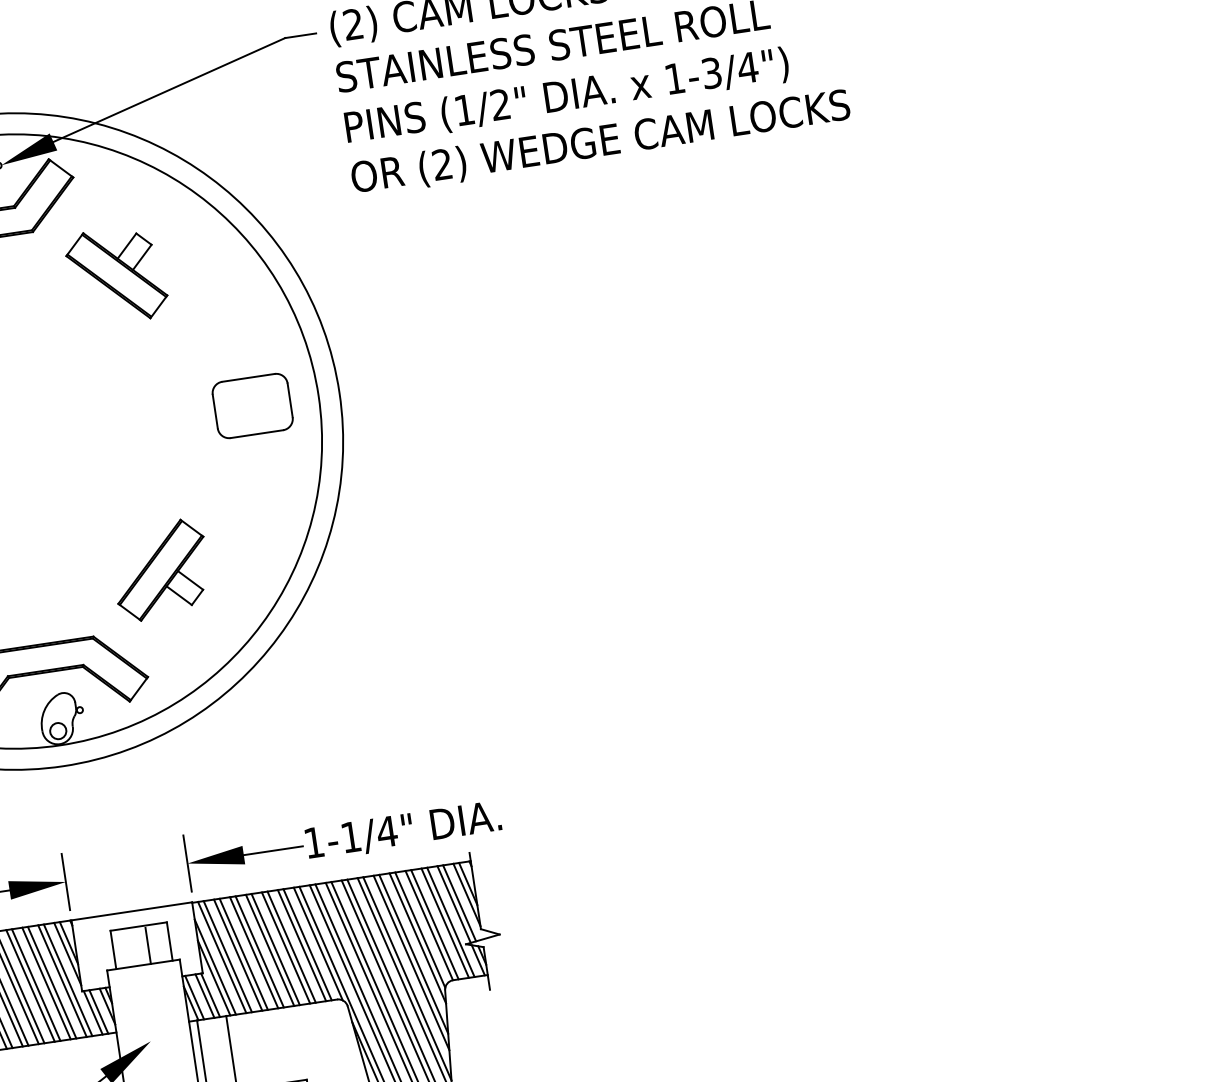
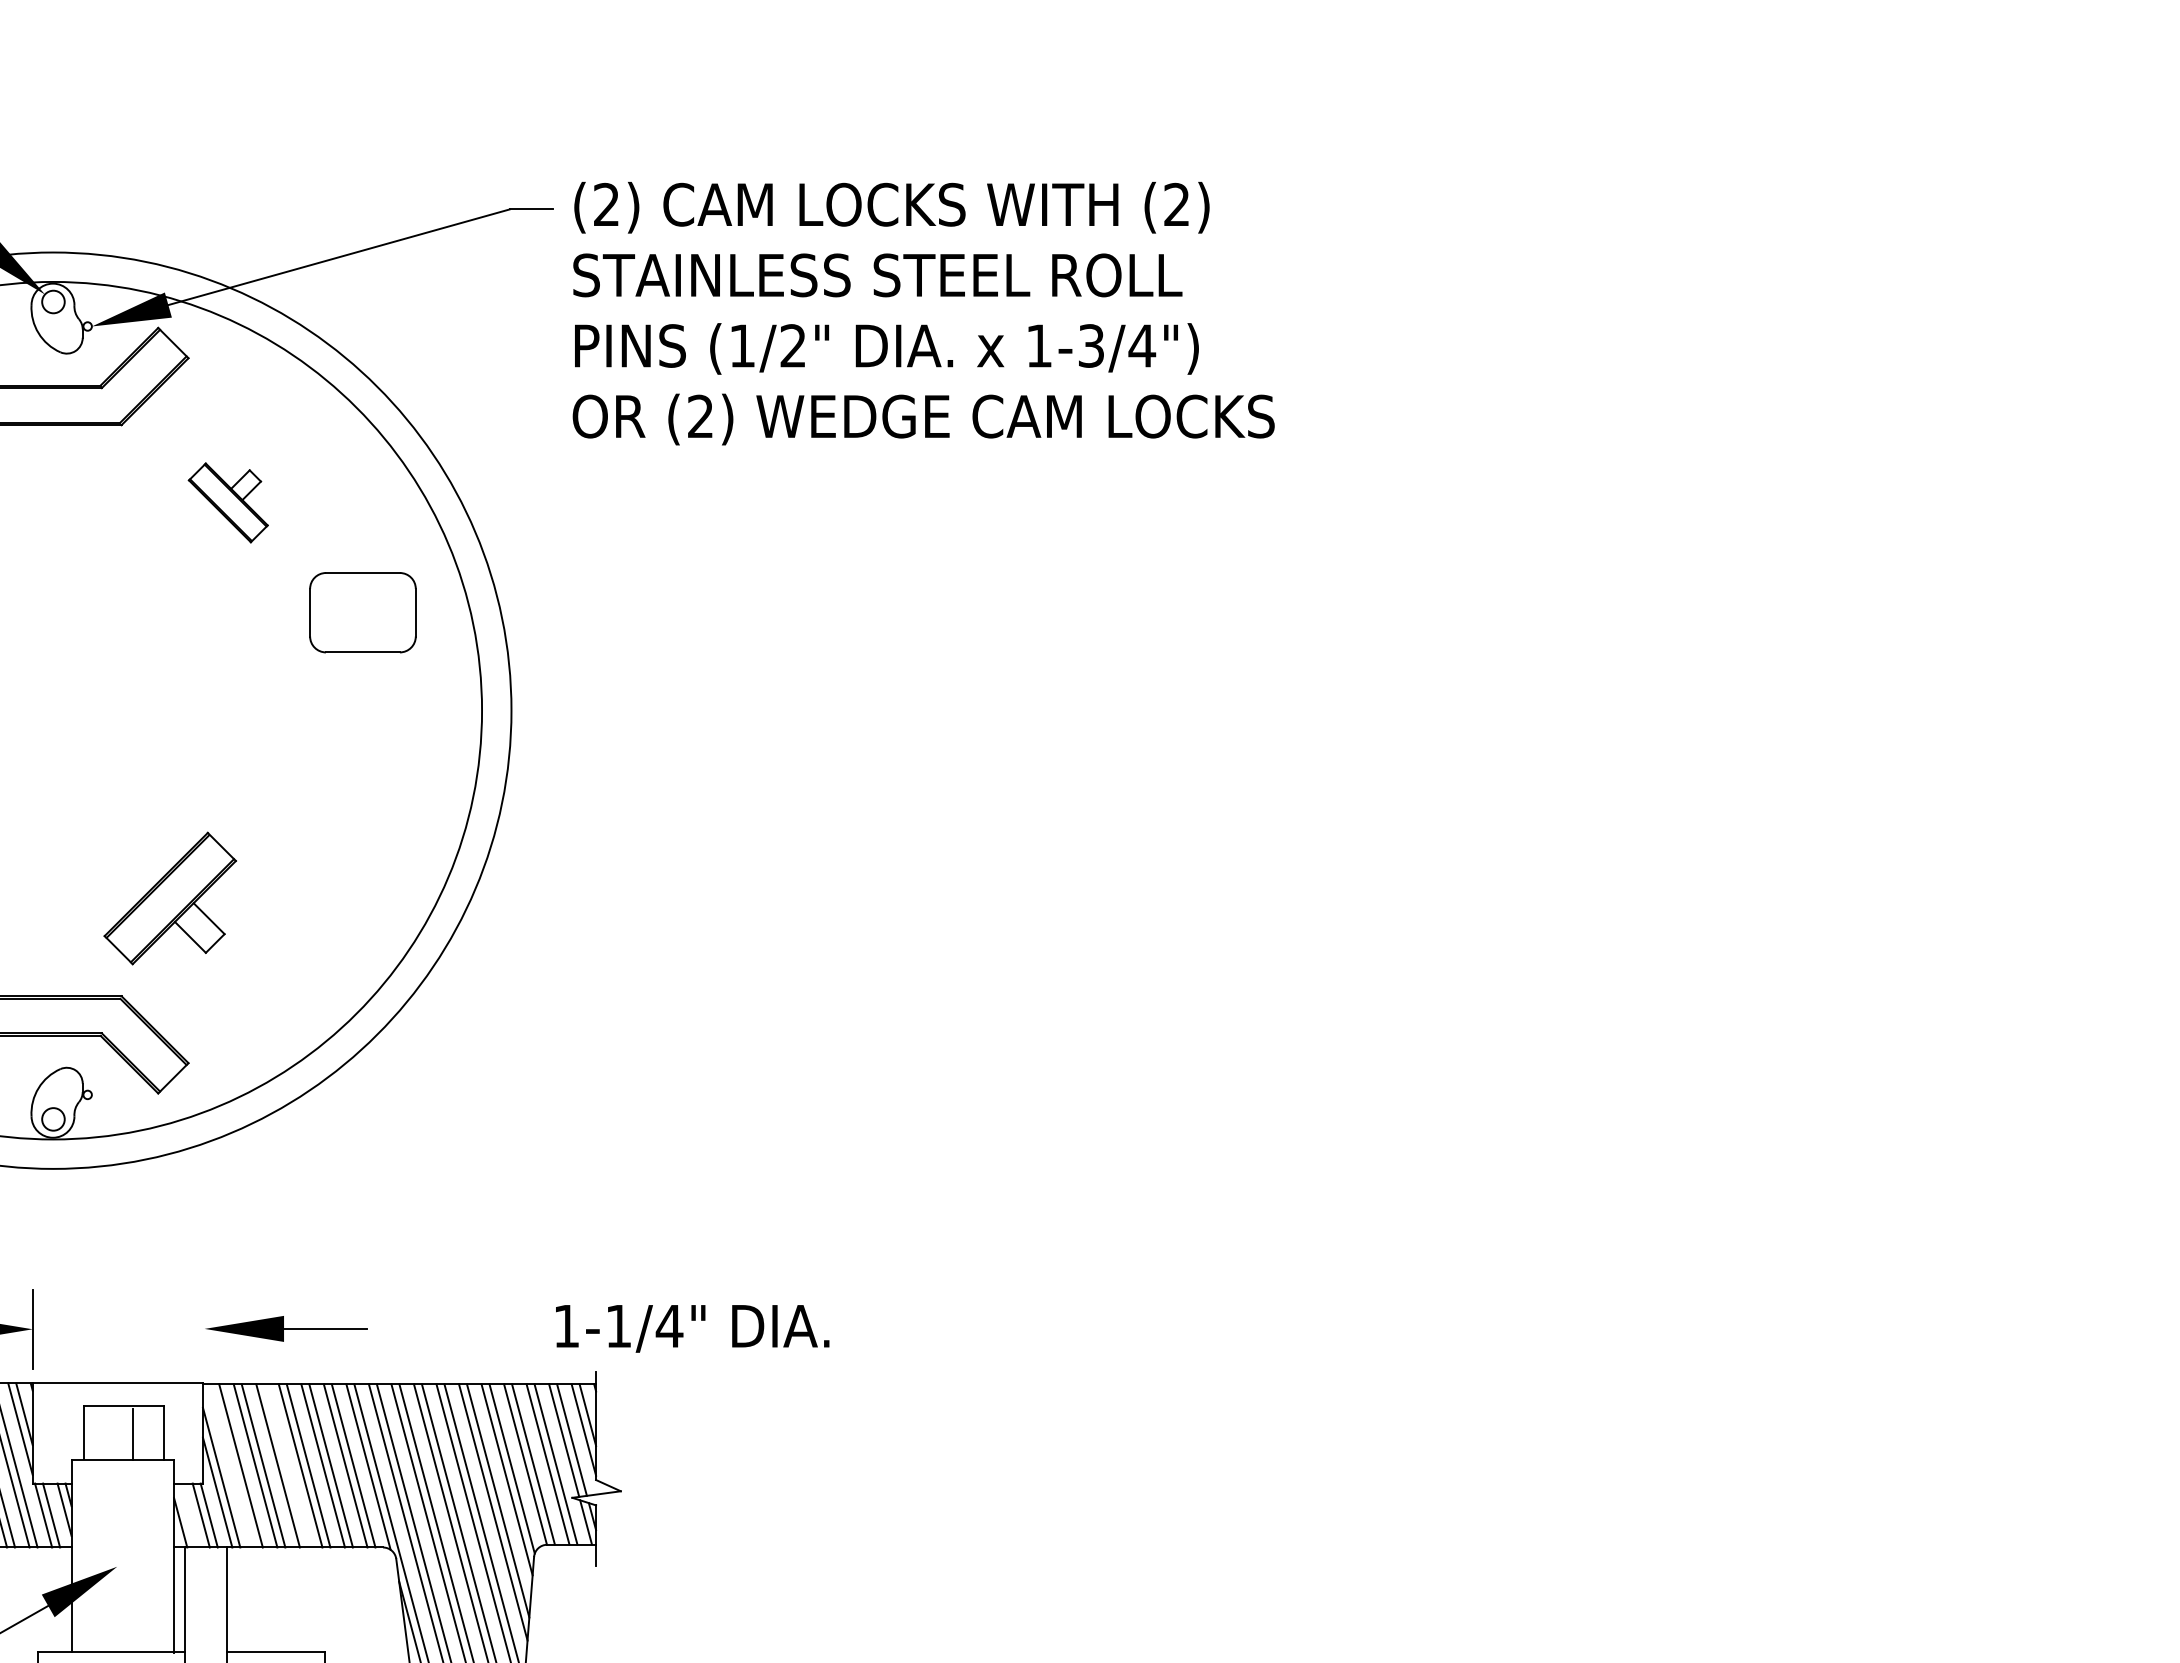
part: (116, 275) -> (228, 502), size x0.6
part: (252, 405) -> (362, 612), moved
part: (160, 570) -> (169, 898), moved
text: (403, 830) -> (692, 1328), moved
line: (187, 863) -> (204, 1328), removed
line: (259, 951) -> (285, 1465), removed
line: (221, 957) -> (232, 1465), removed
line: (194, 997) -> (186, 1515), removed

